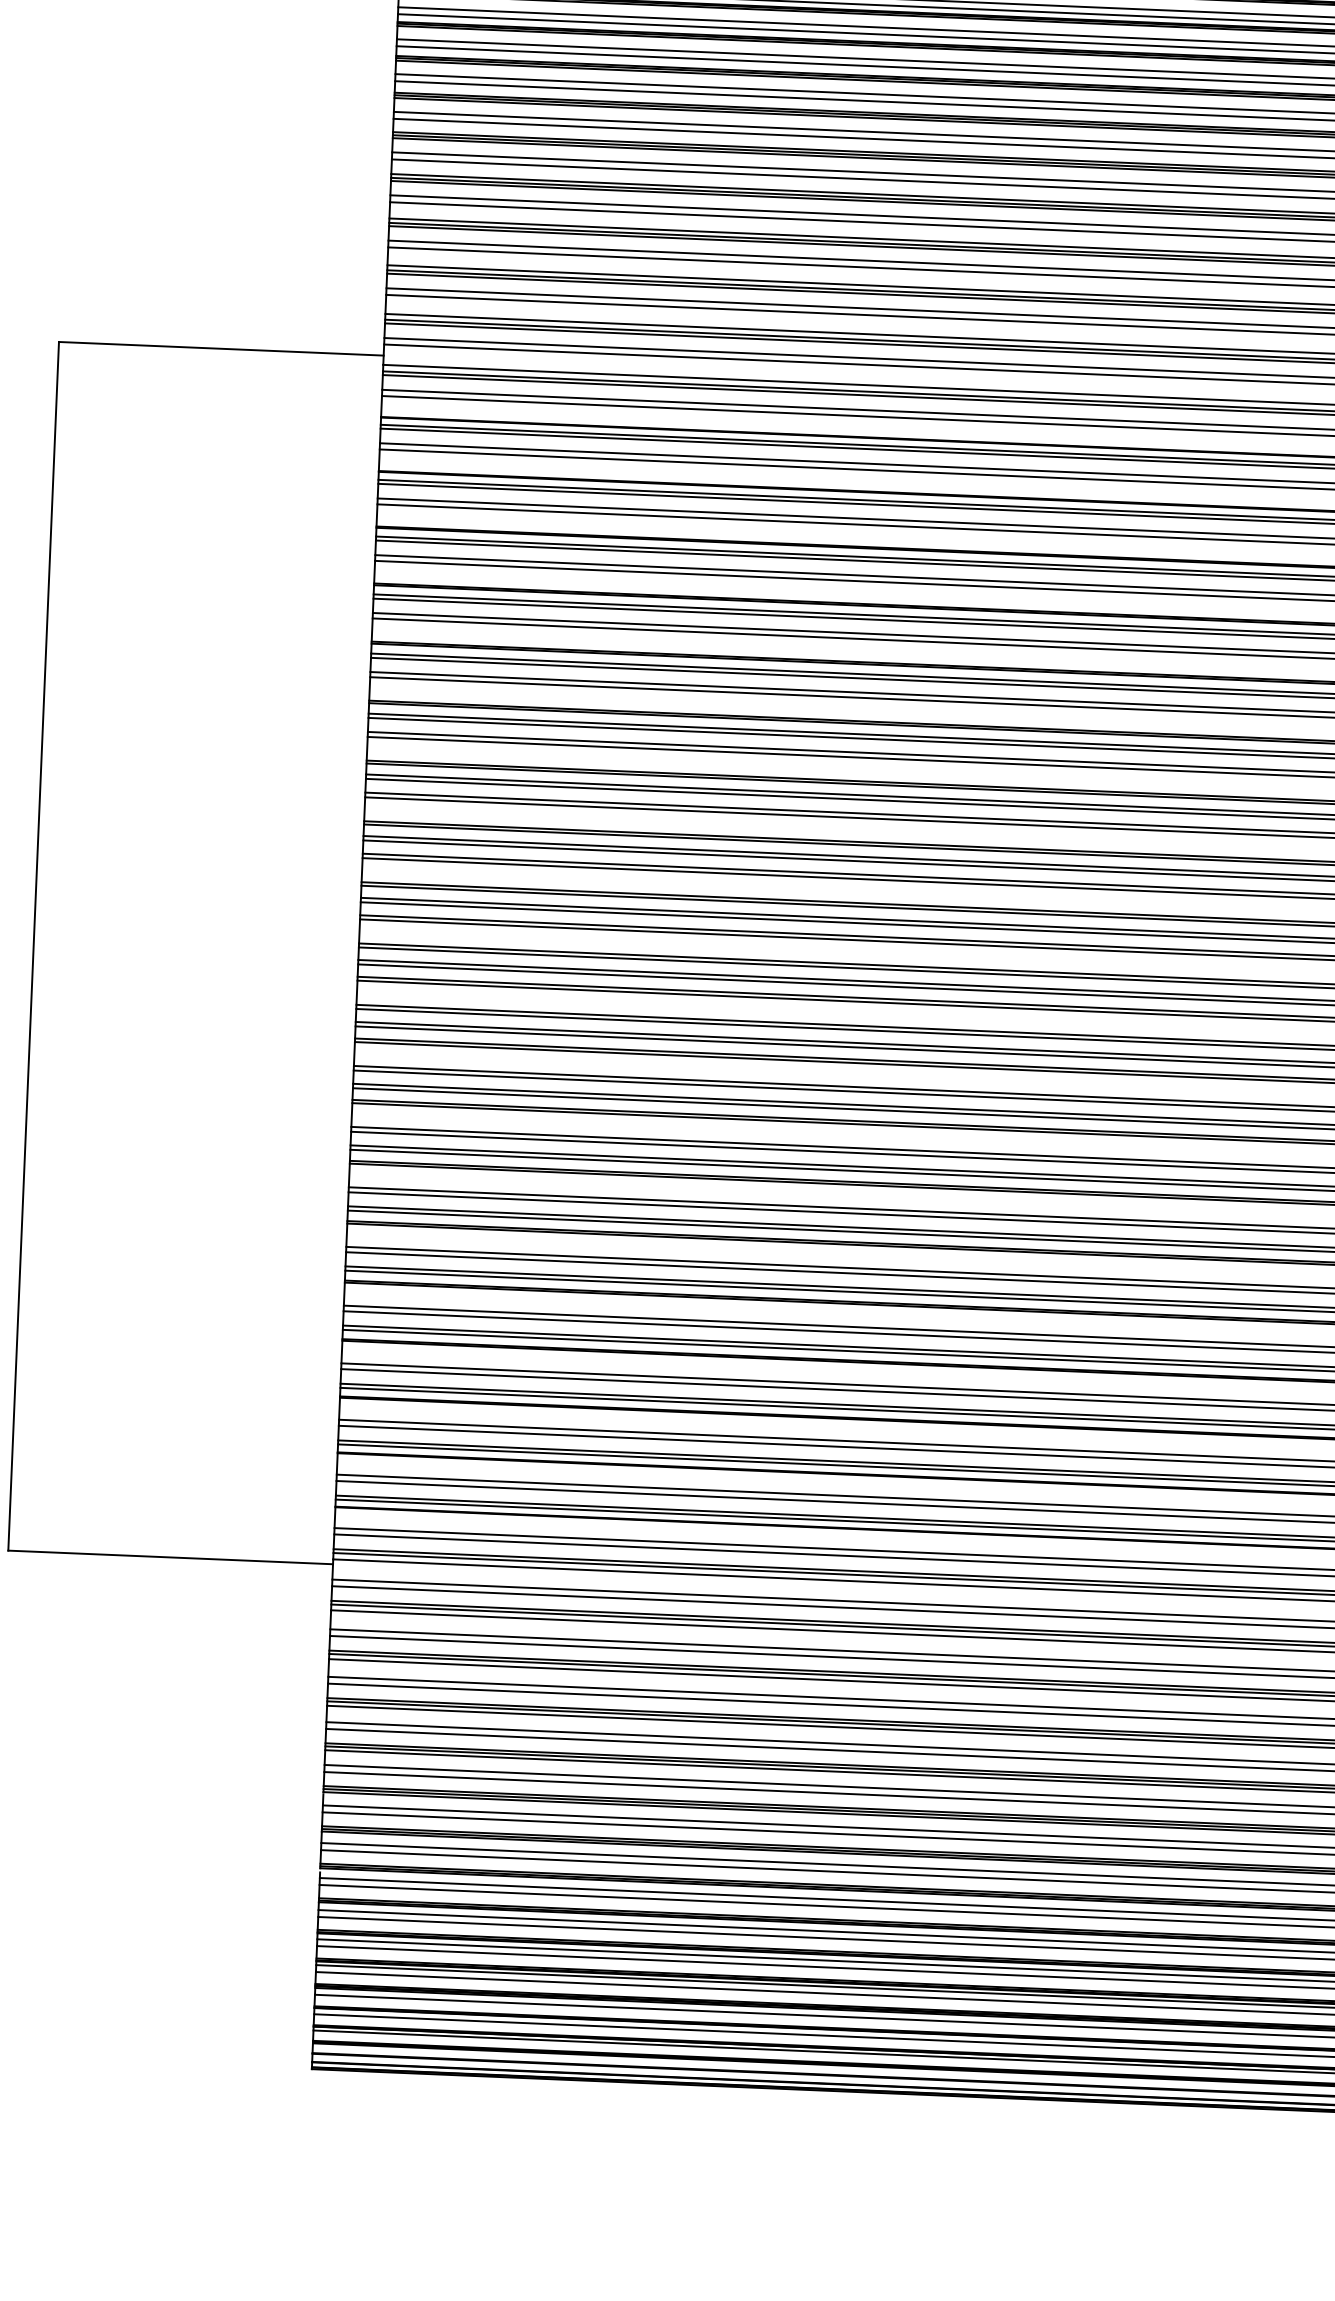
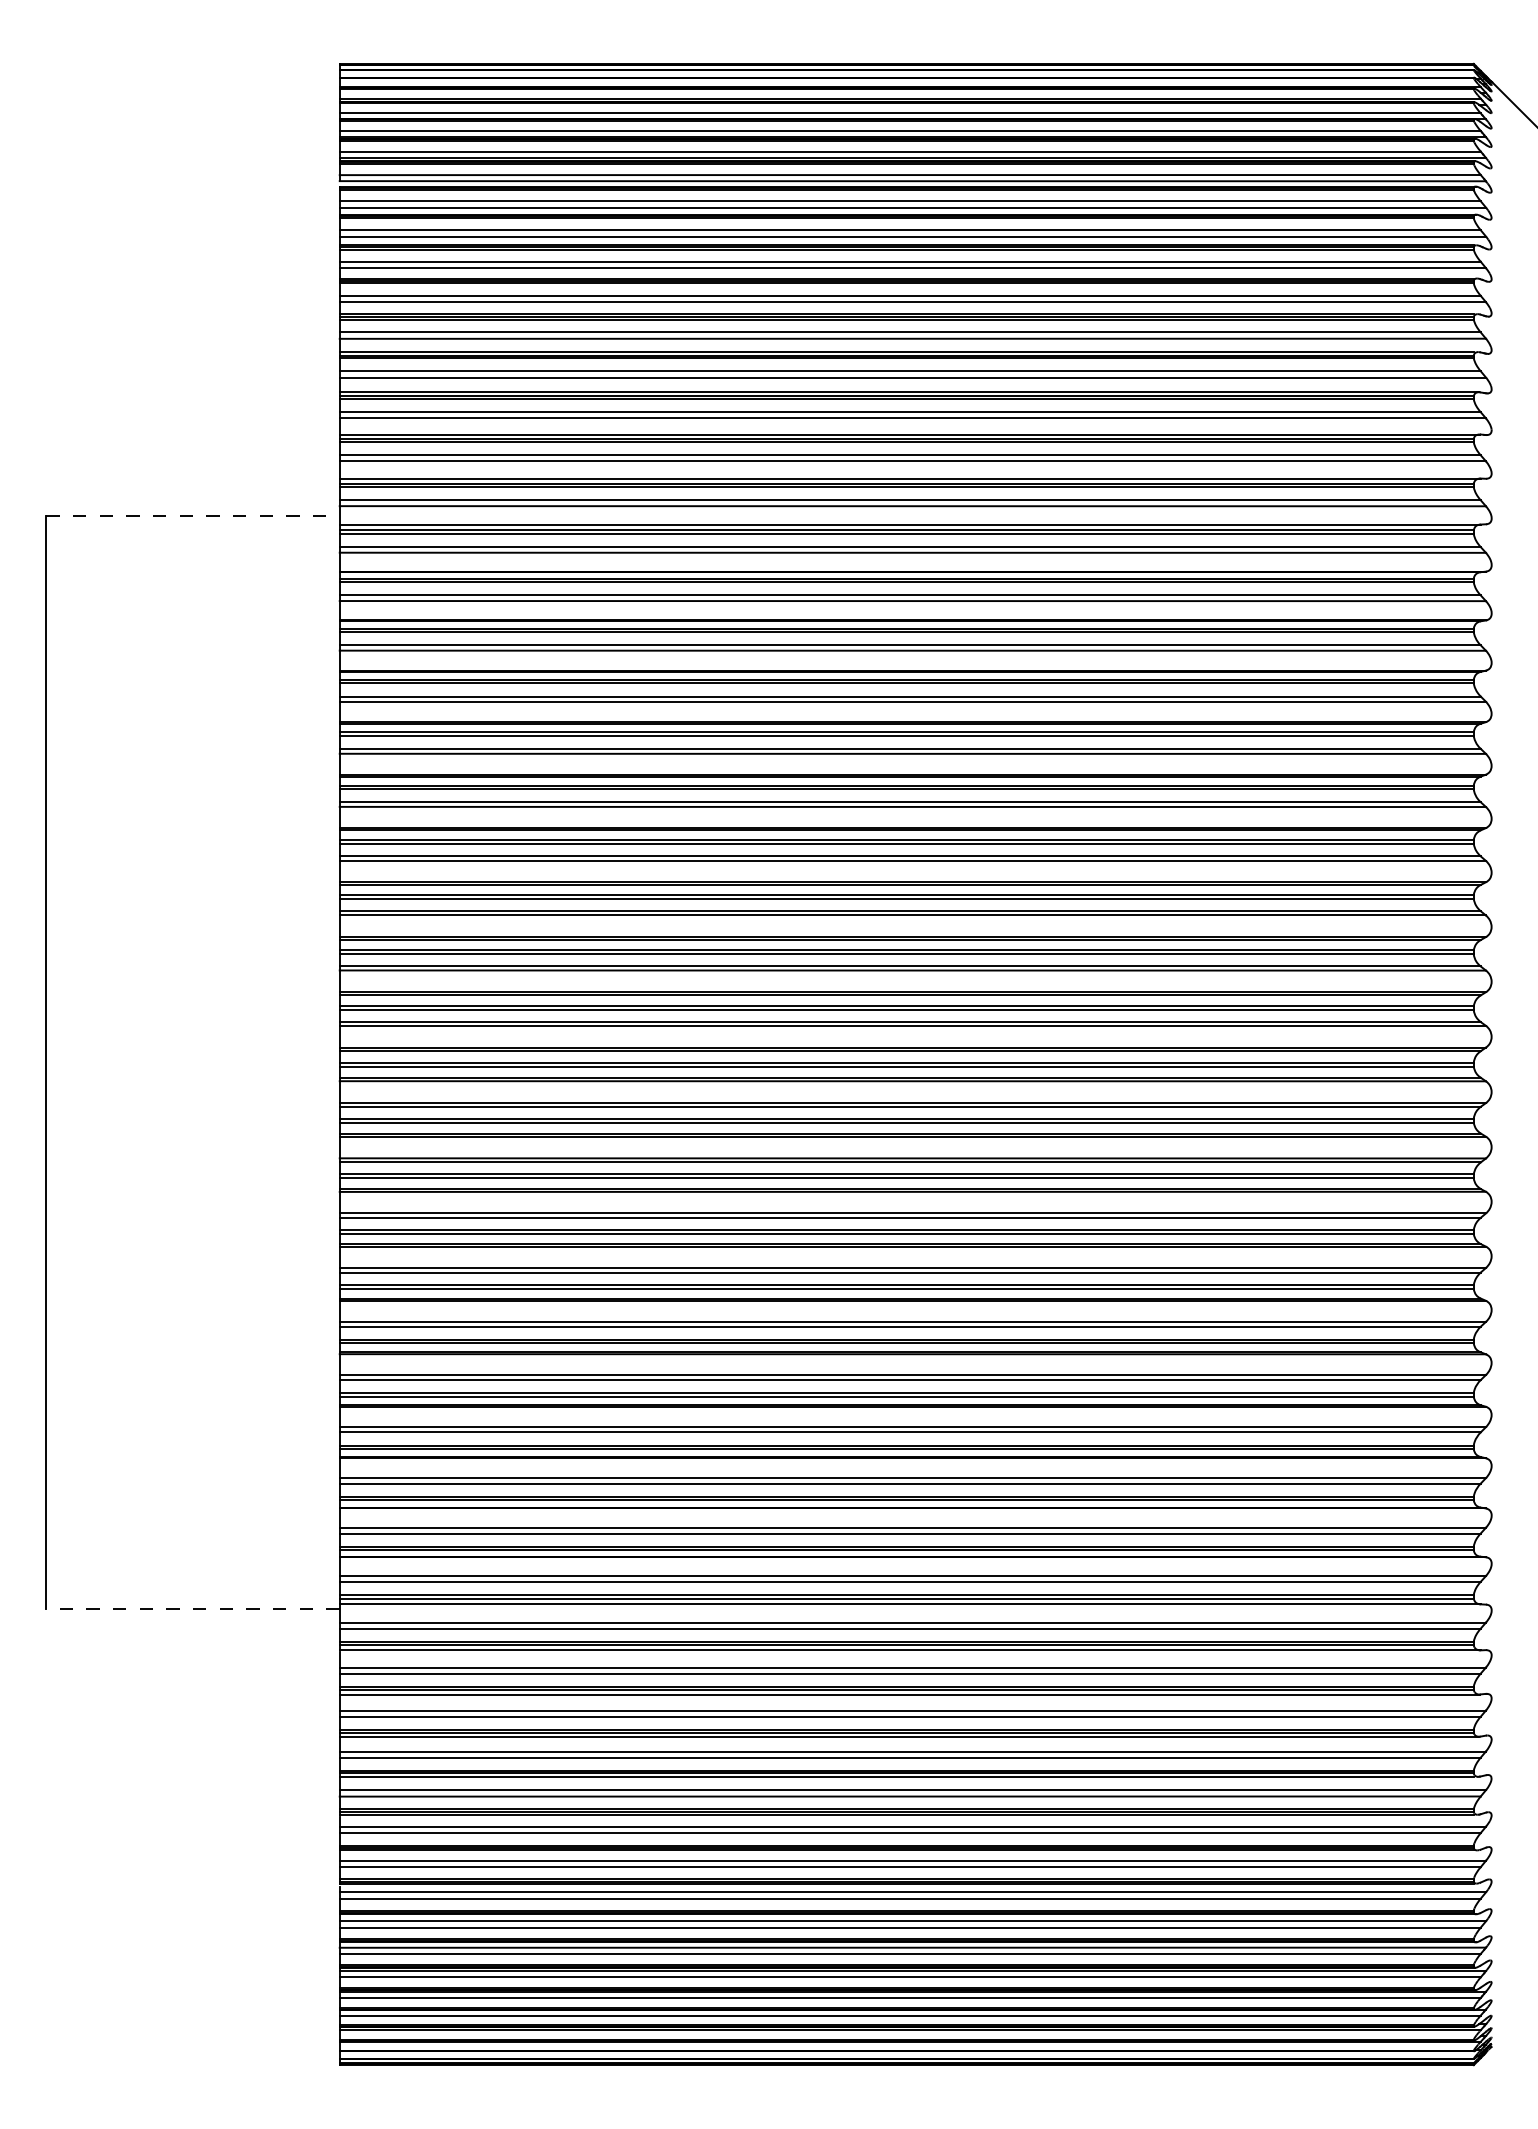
line: (220, 349) -> (192, 516), solid -> dashed
line: (170, 1557) -> (192, 1608), solid -> dashed

